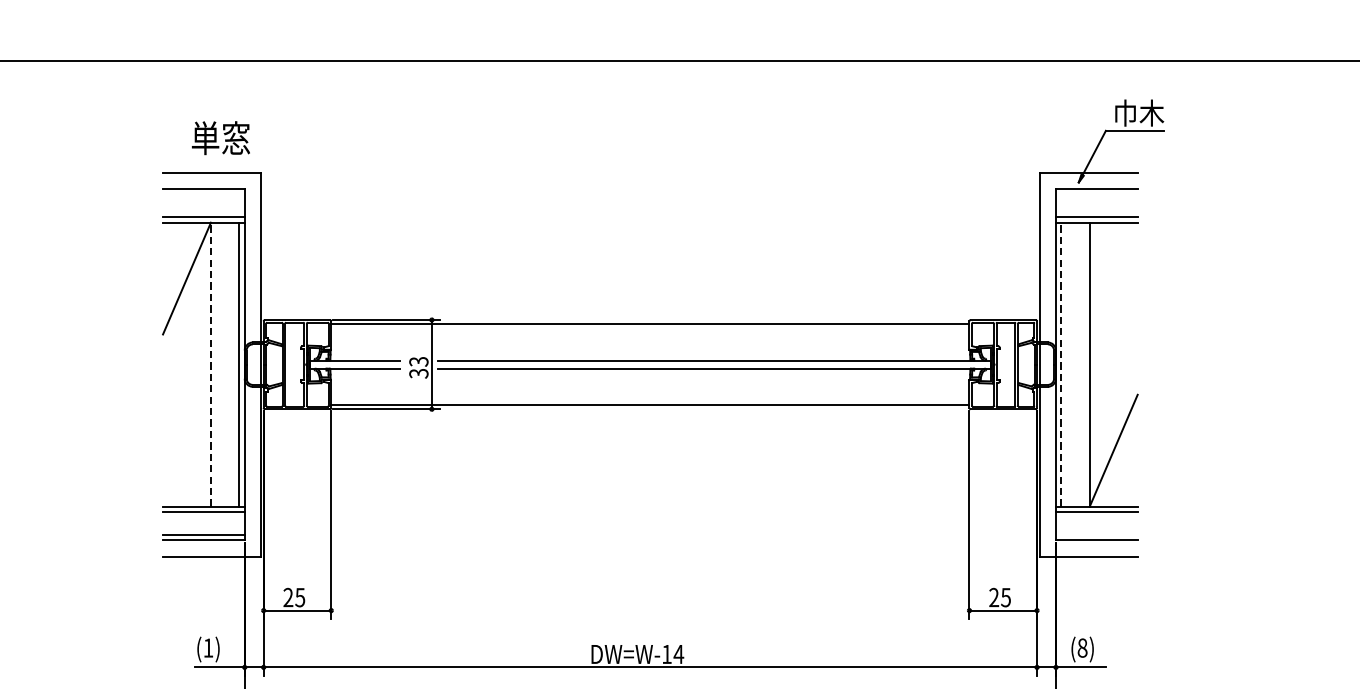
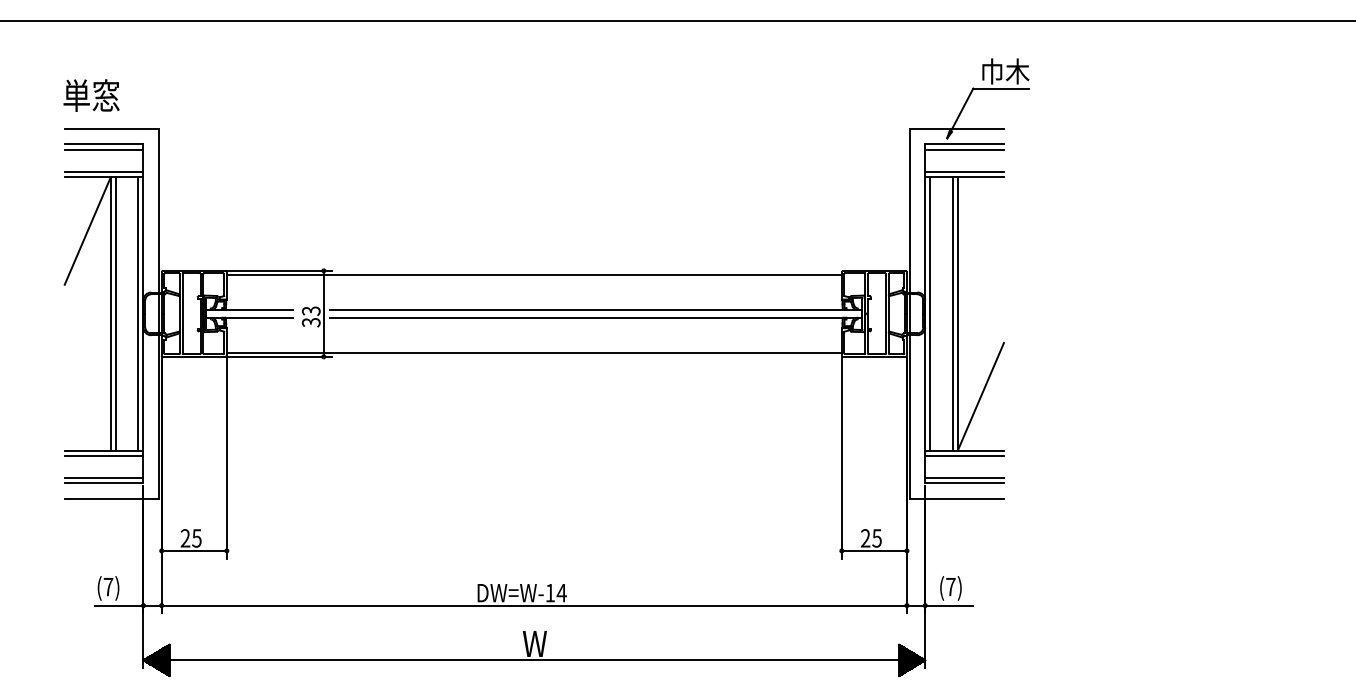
text: (220, 138) -> (91, 95), moved
line: (203, 194) -> (103, 149), added
line: (1096, 194) -> (964, 149), added
line: (210, 364) -> (110, 313), dashed -> solid
line: (216, 364) -> (116, 313), added
line: (1061, 364) -> (930, 313), dashed -> solid
line: (1084, 364) -> (952, 313), added
line: (1096, 535) -> (964, 478), added
text: (1082, 647) -> (950, 586), (8) -> (7)
text: (208, 648) -> (108, 587), (1) -> (7)

